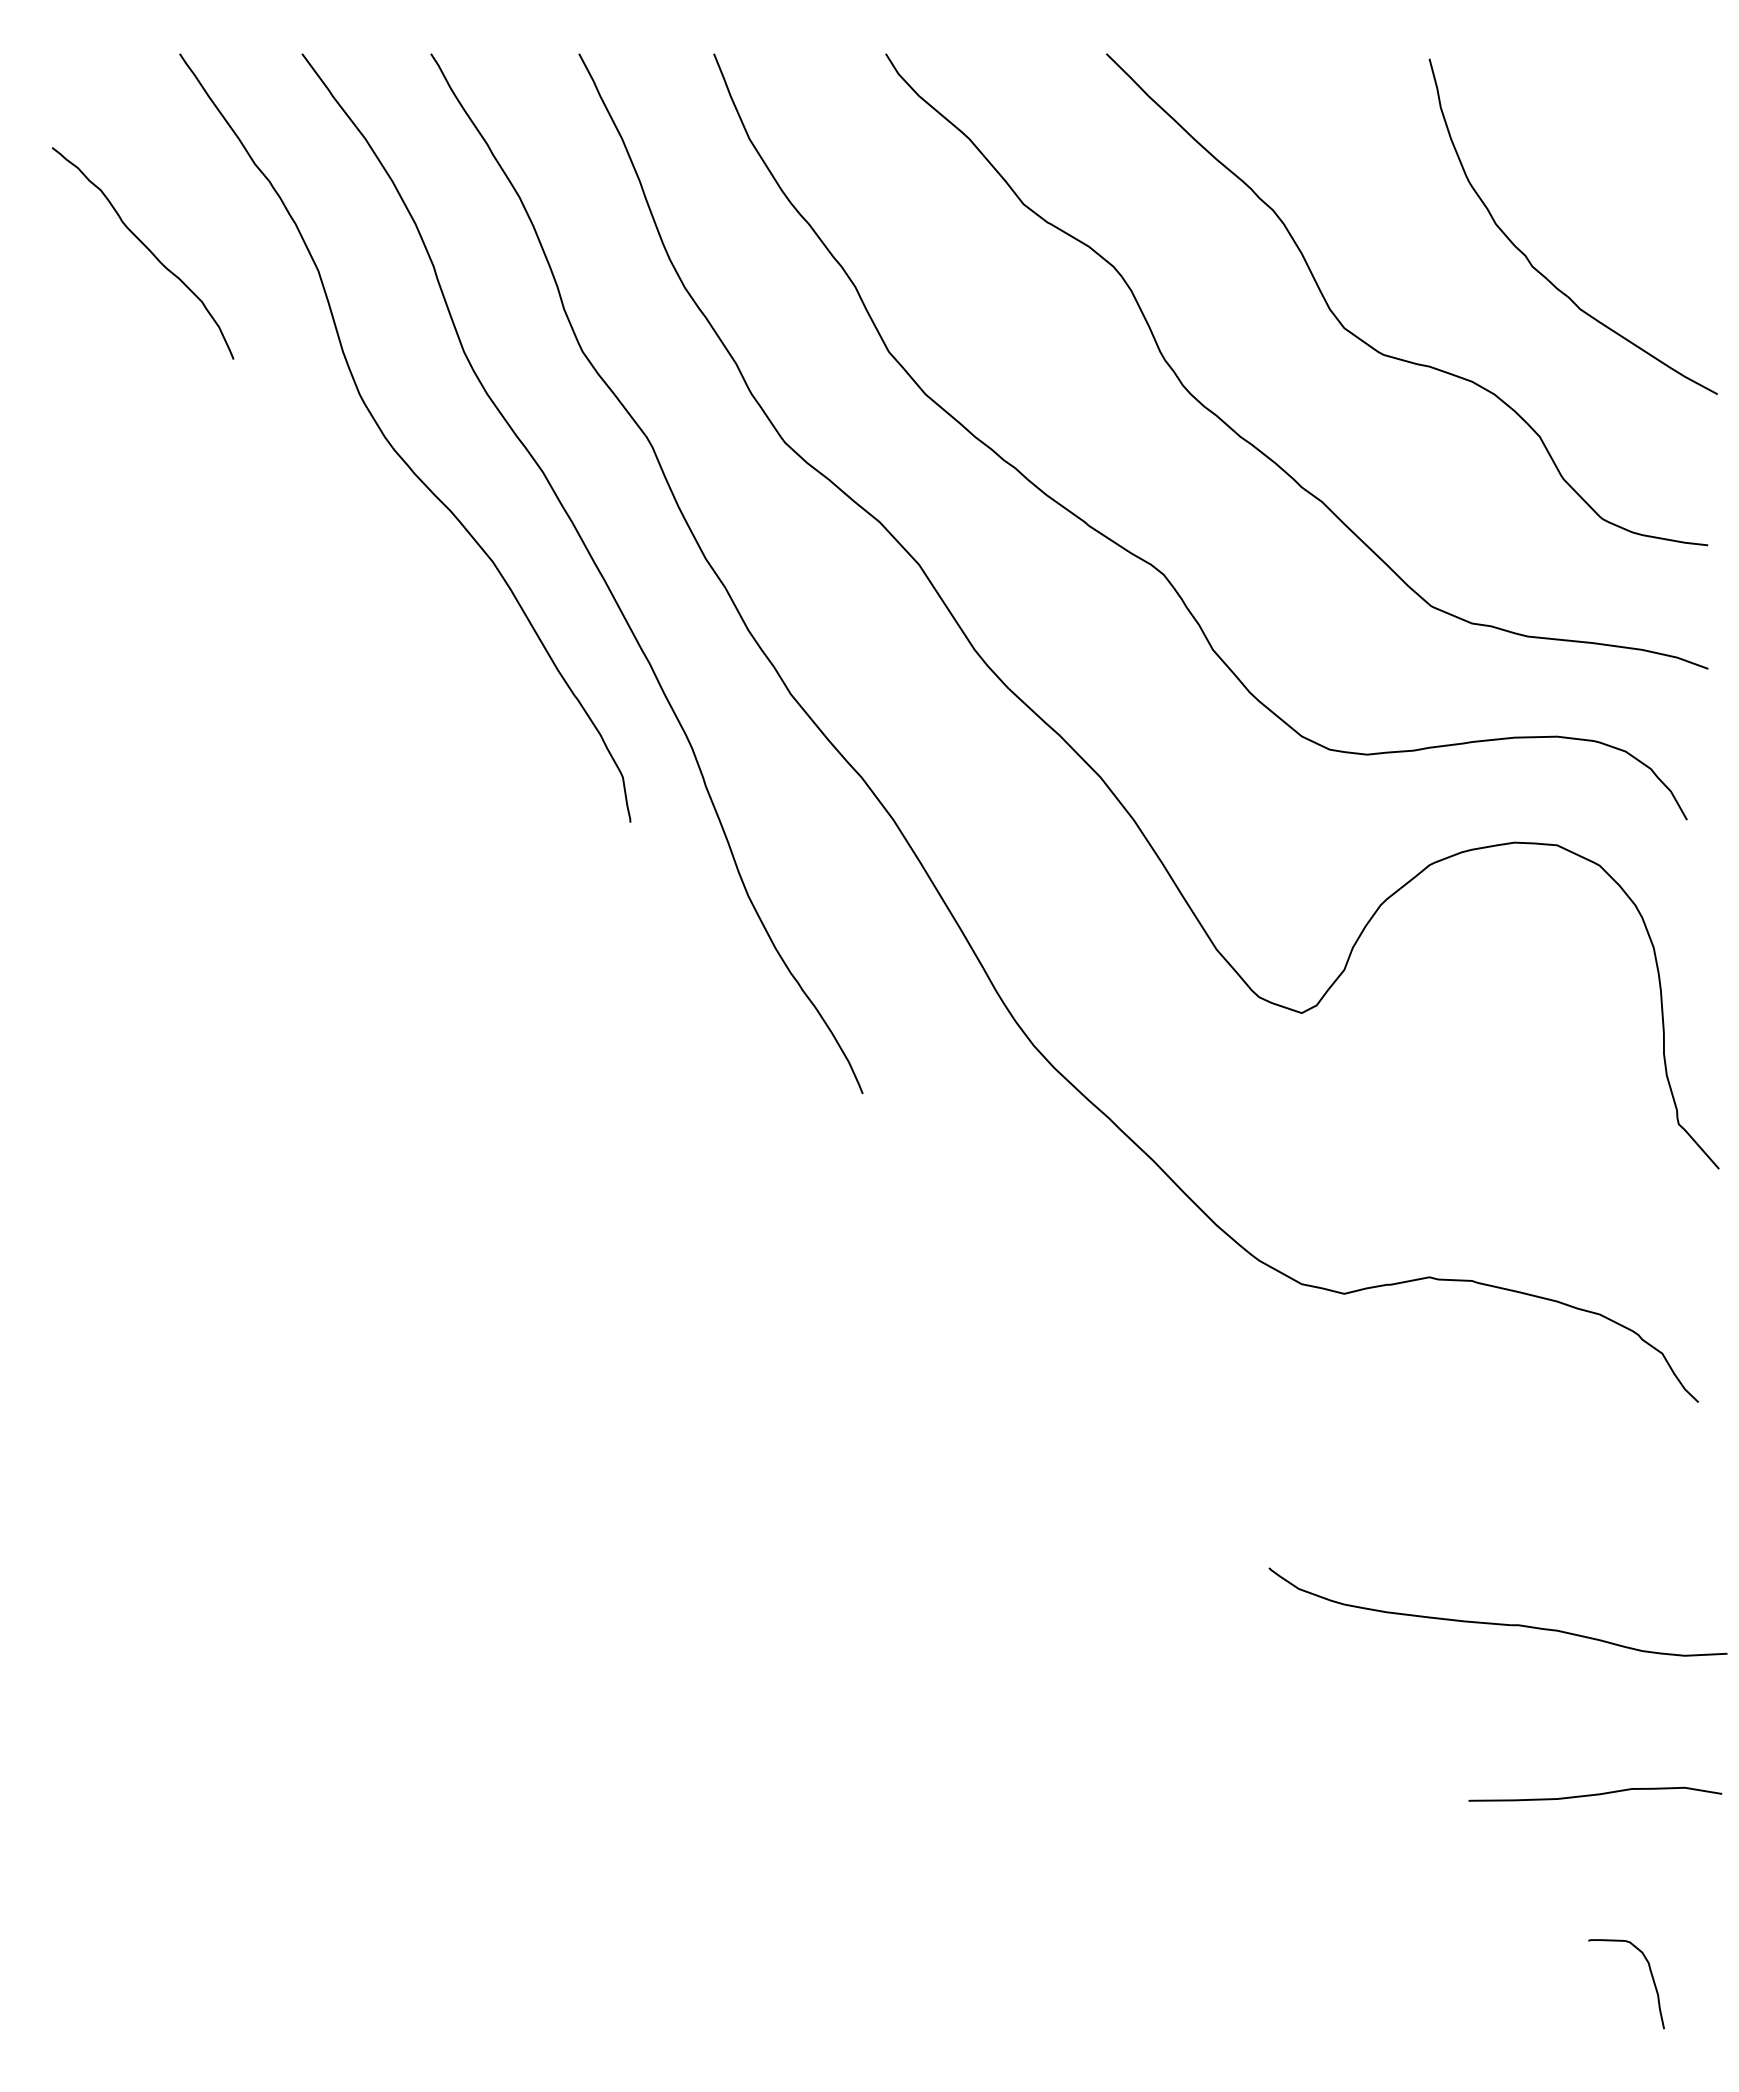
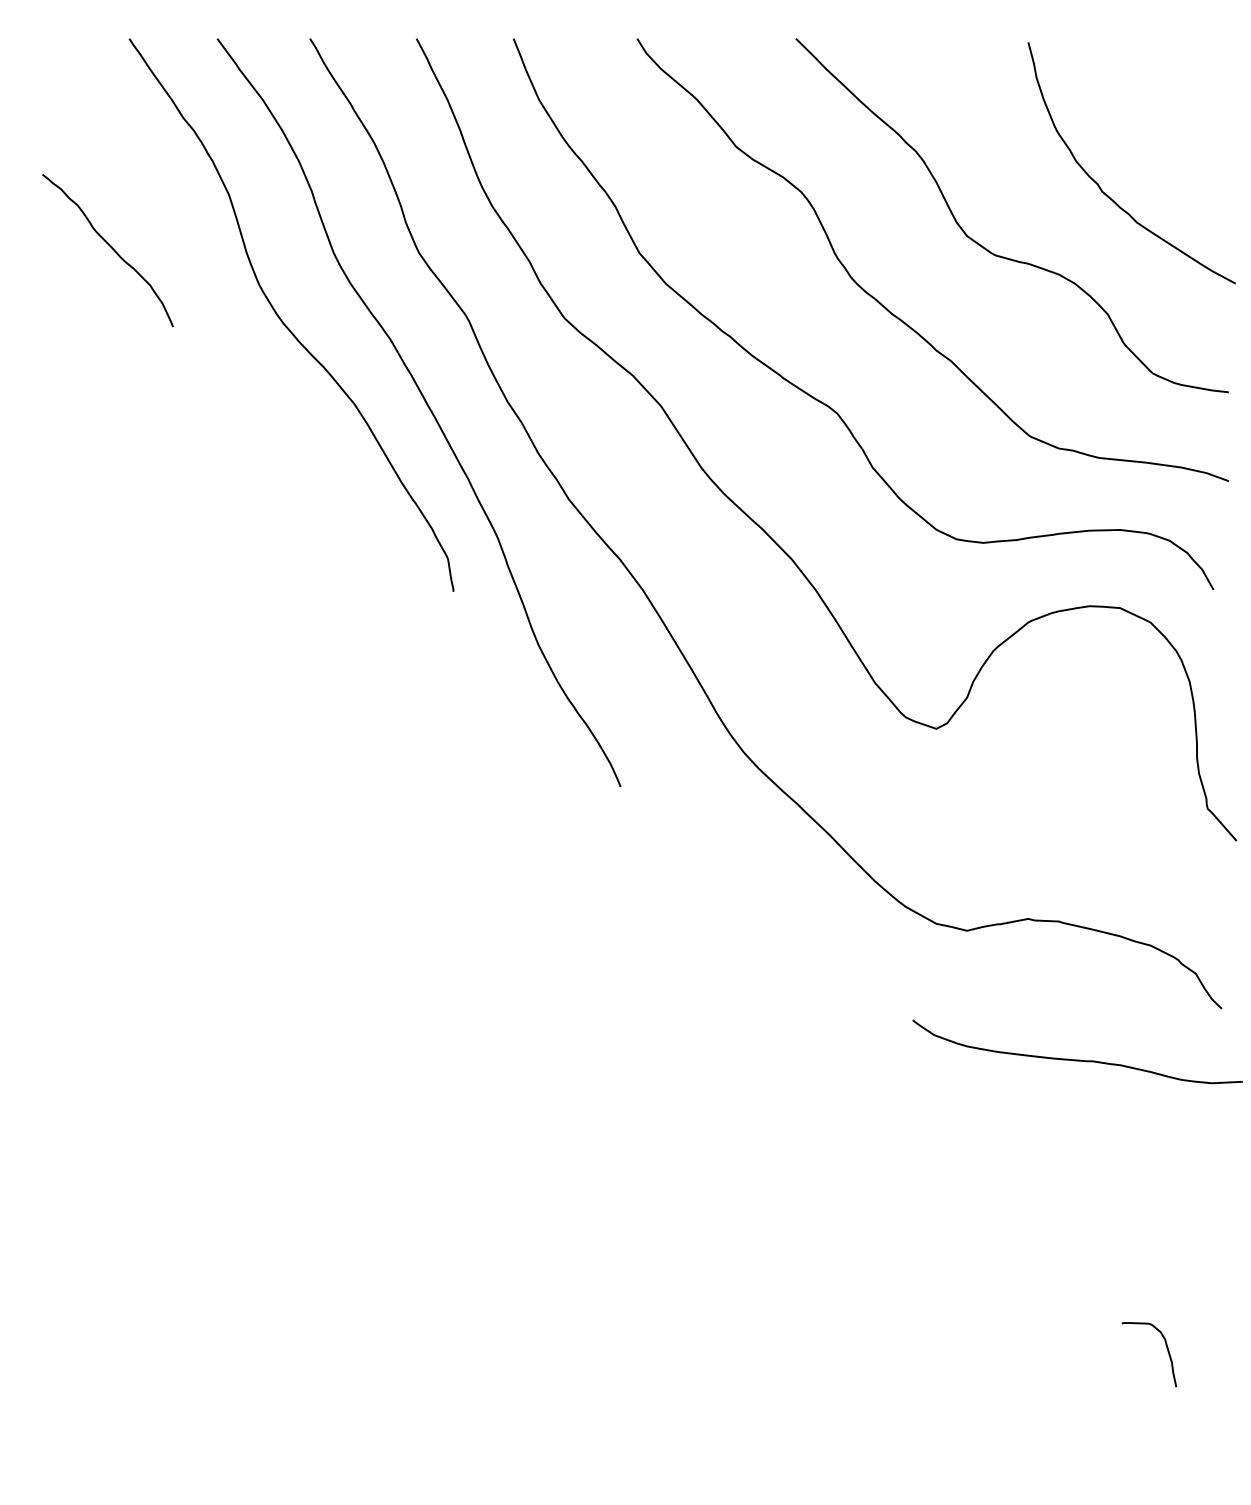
curve: (146, 248) -> (110, 247), moved
curve: (1493, 1622) -> (1074, 1059), moved
curve: (1595, 1793) -> (1147, 1290), removed
curve: (1651, 1977) -> (1167, 1349), moved

